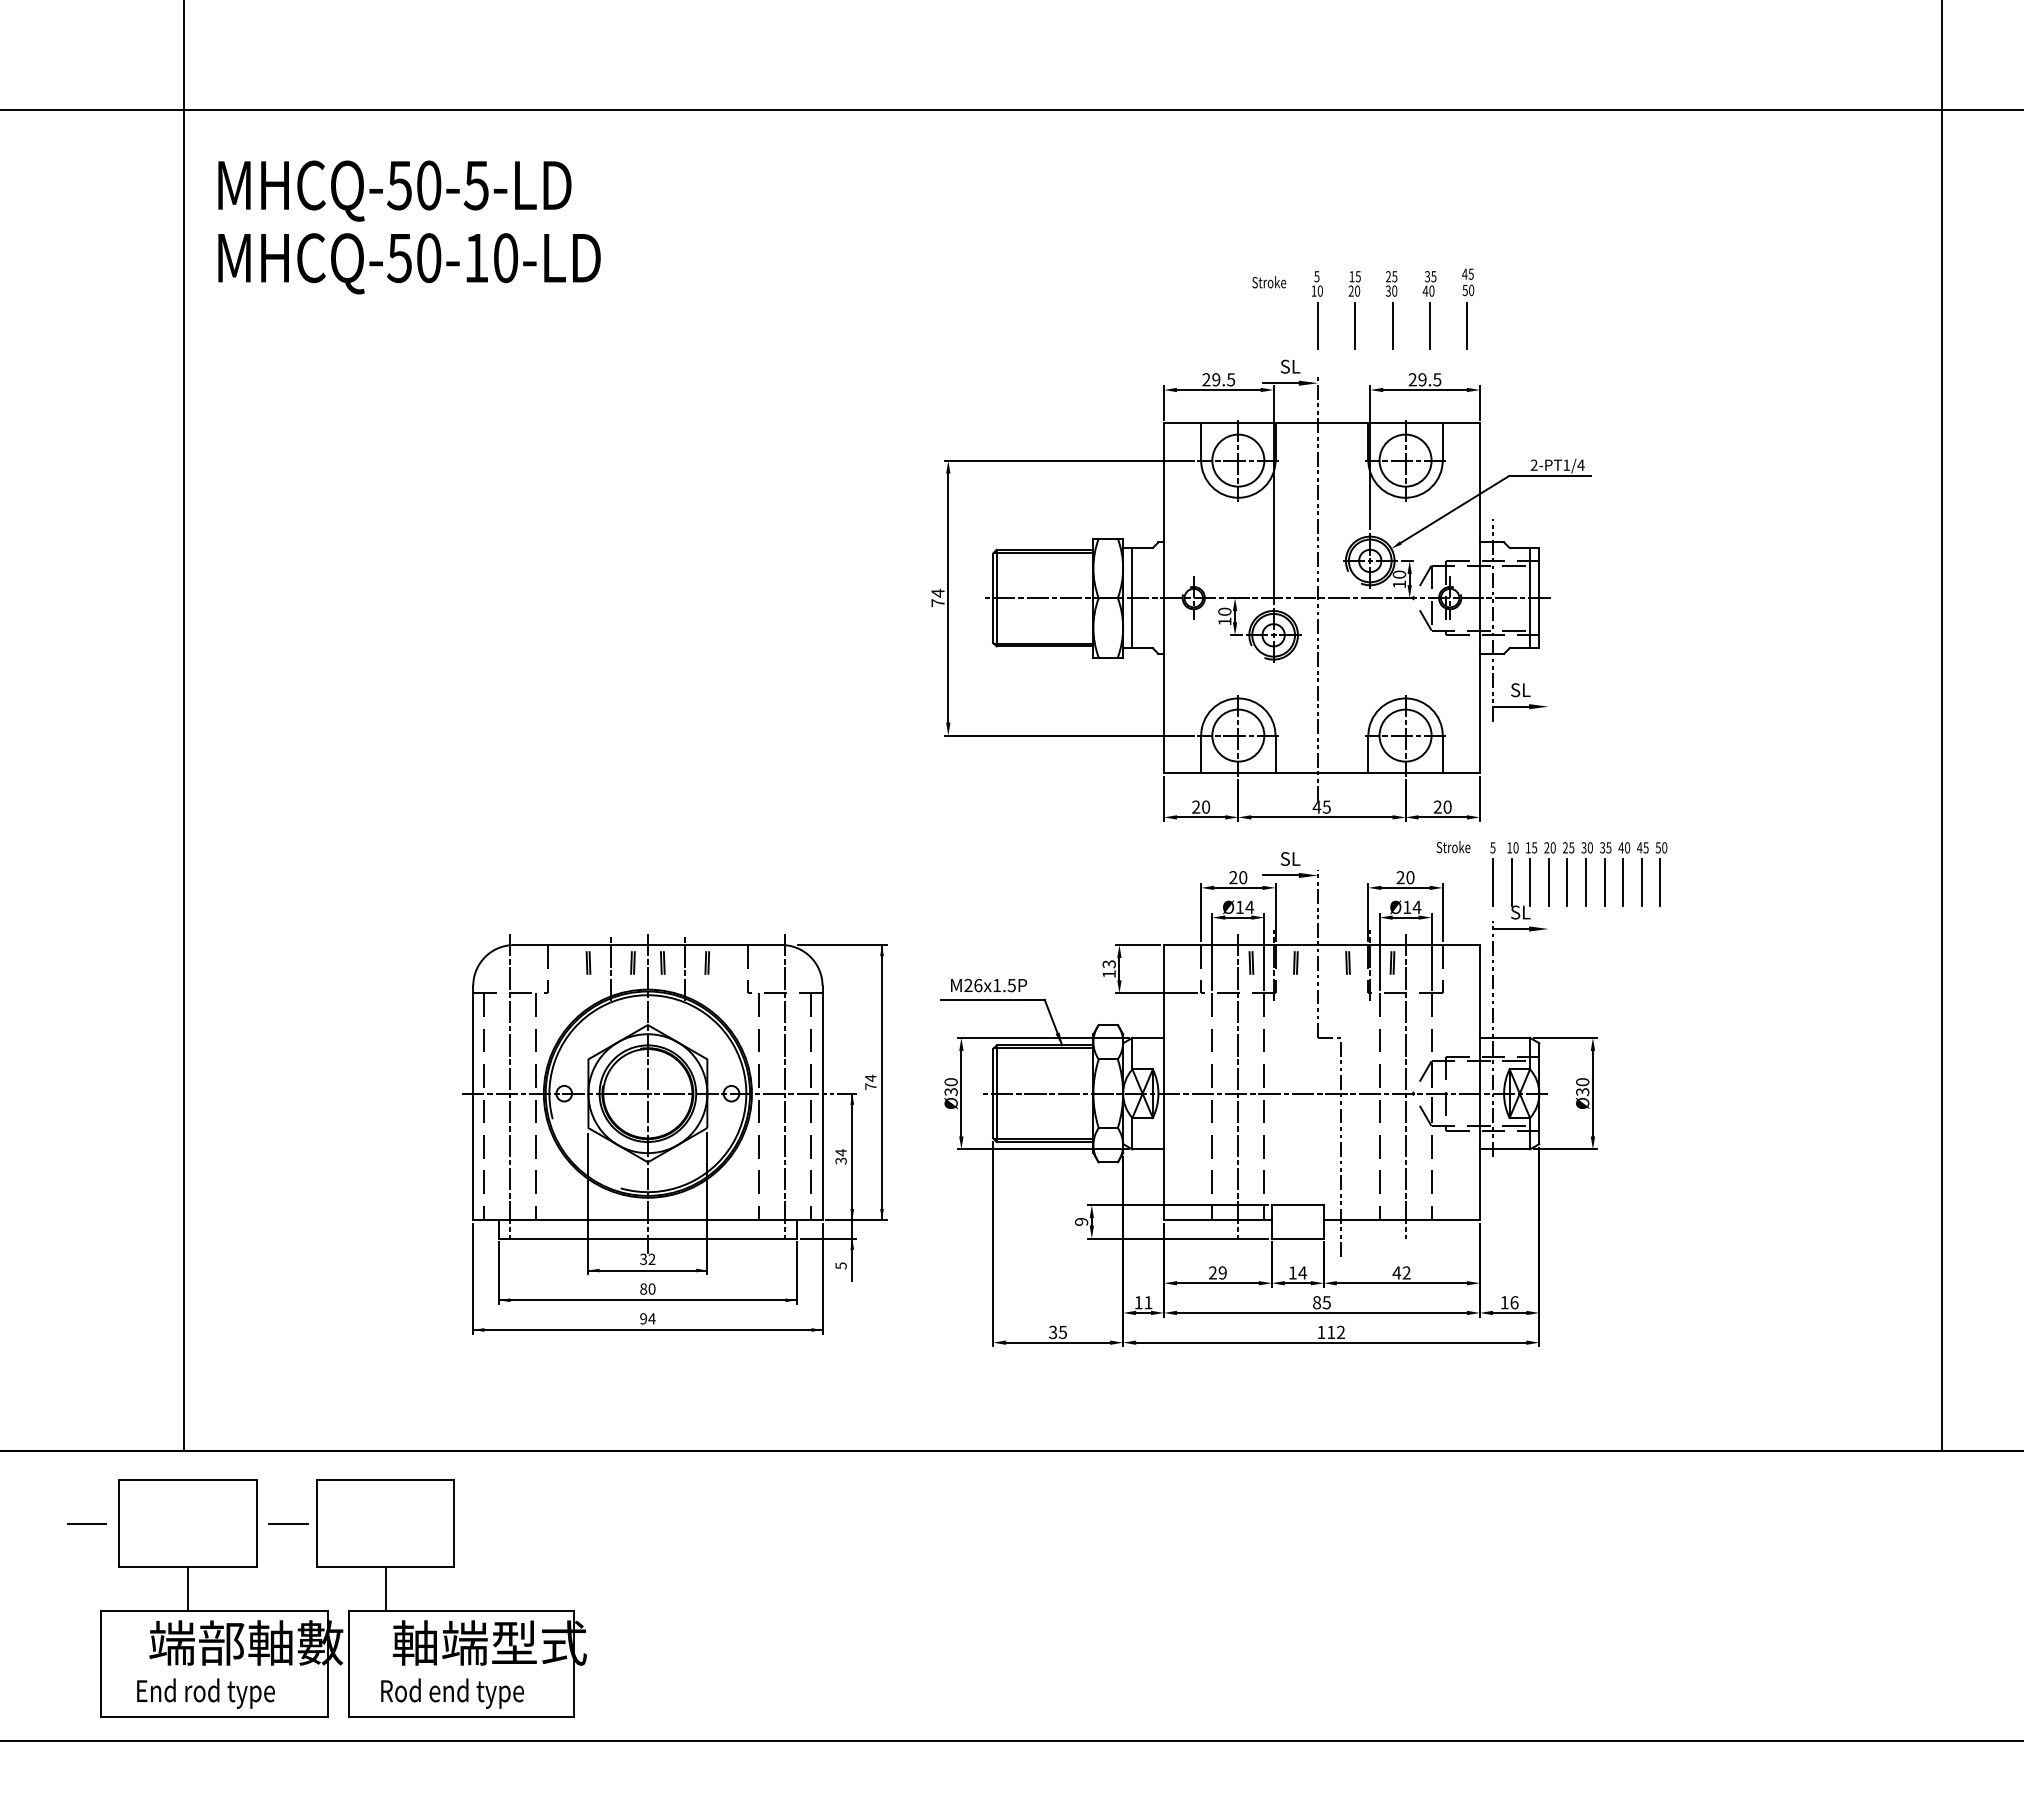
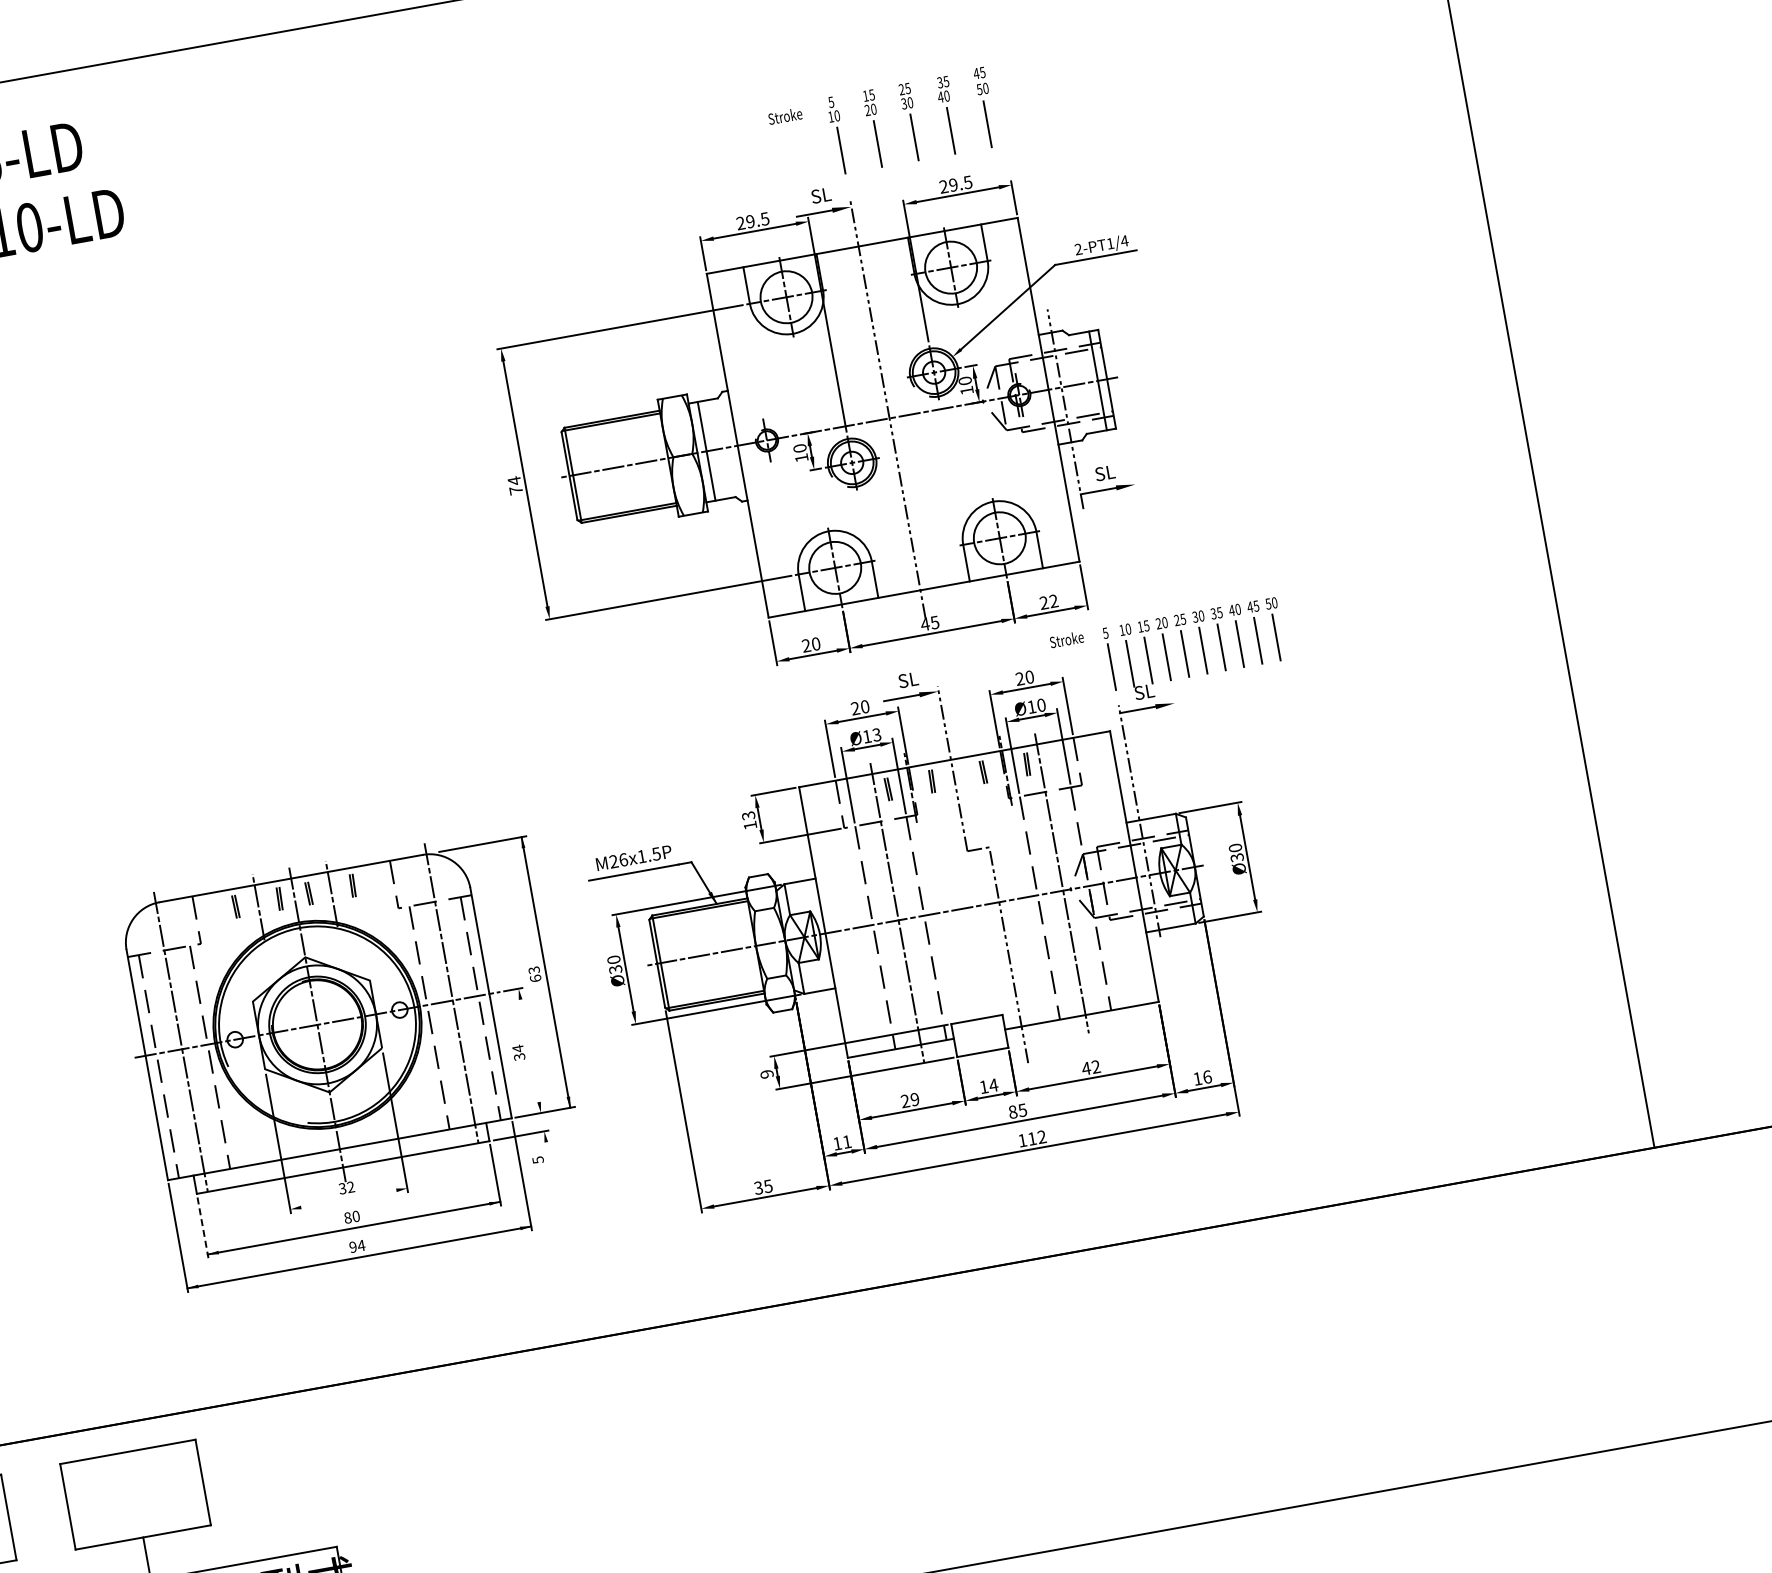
text: (1447, 806) -> (1053, 600), 20 -> 22
text: (1249, 907) -> (876, 735), Ø14 -> Ø13
text: (1416, 907) -> (1040, 705), Ø14 -> Ø10
text: (870, 1082) -> (534, 974), 74 -> 63
line: (852, 1187) -> (535, 1080), removed
line: (647, 1270) -> (348, 1198), removed
line: (499, 1273) -> (203, 1228), solid -> dashed
line: (288, 1524) -> (40, 1512), removed

